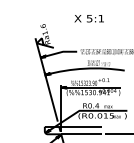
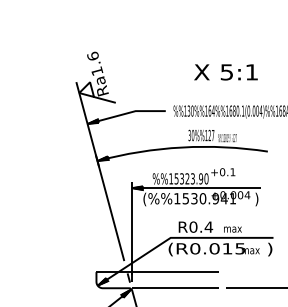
text: (88, 18) -> (224, 71), moved

